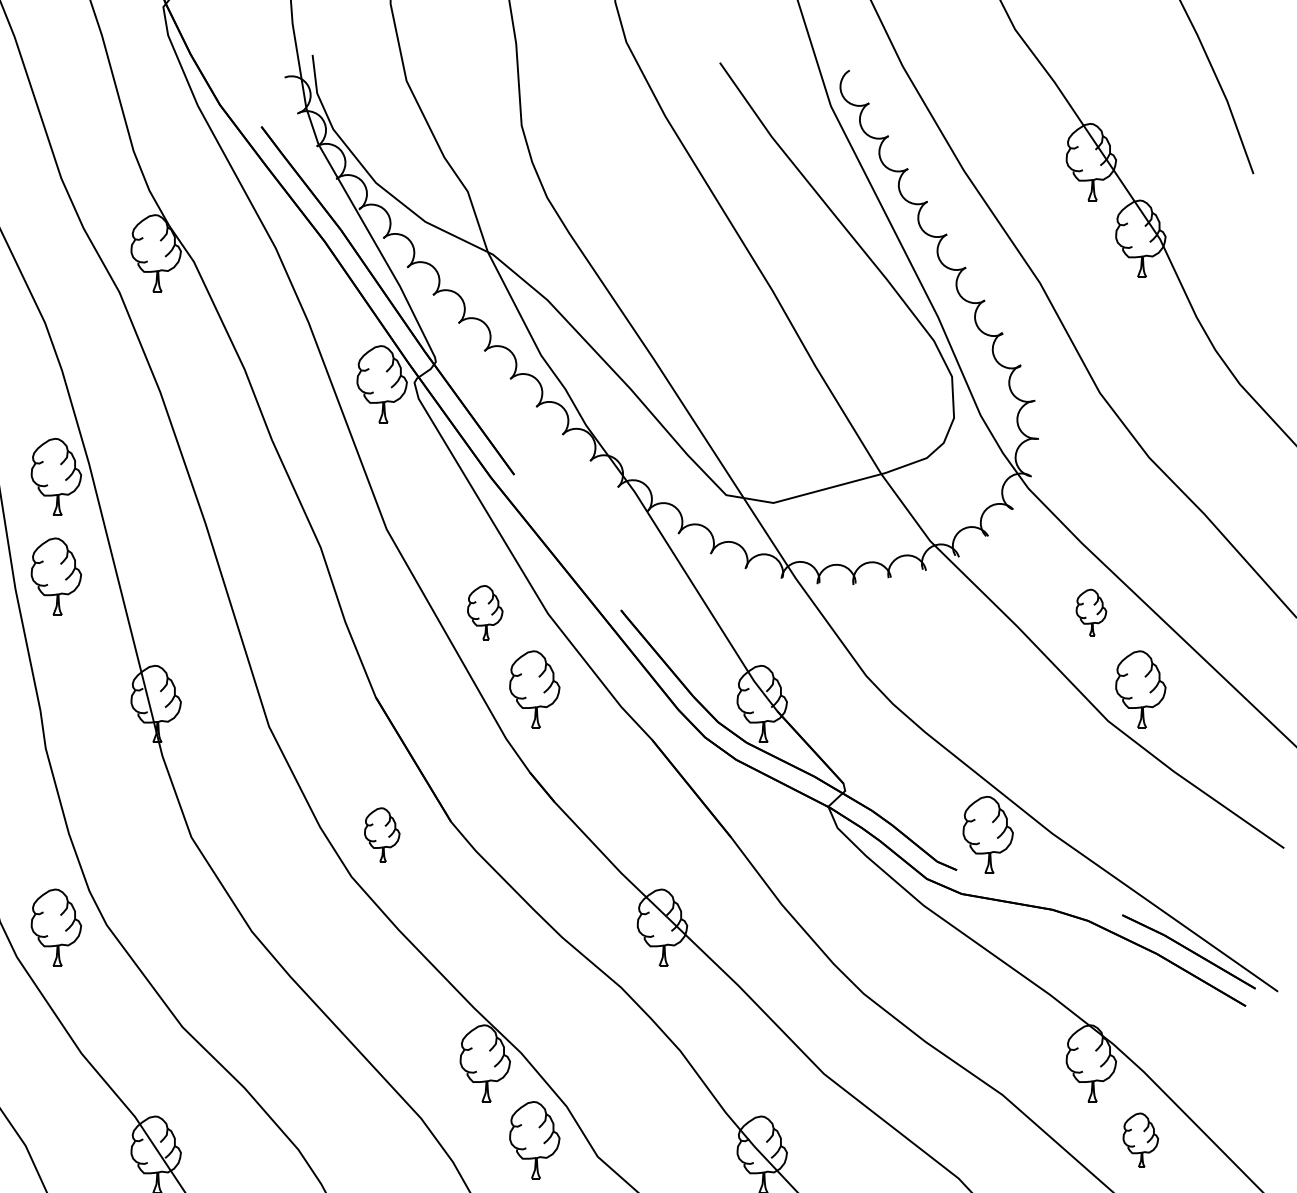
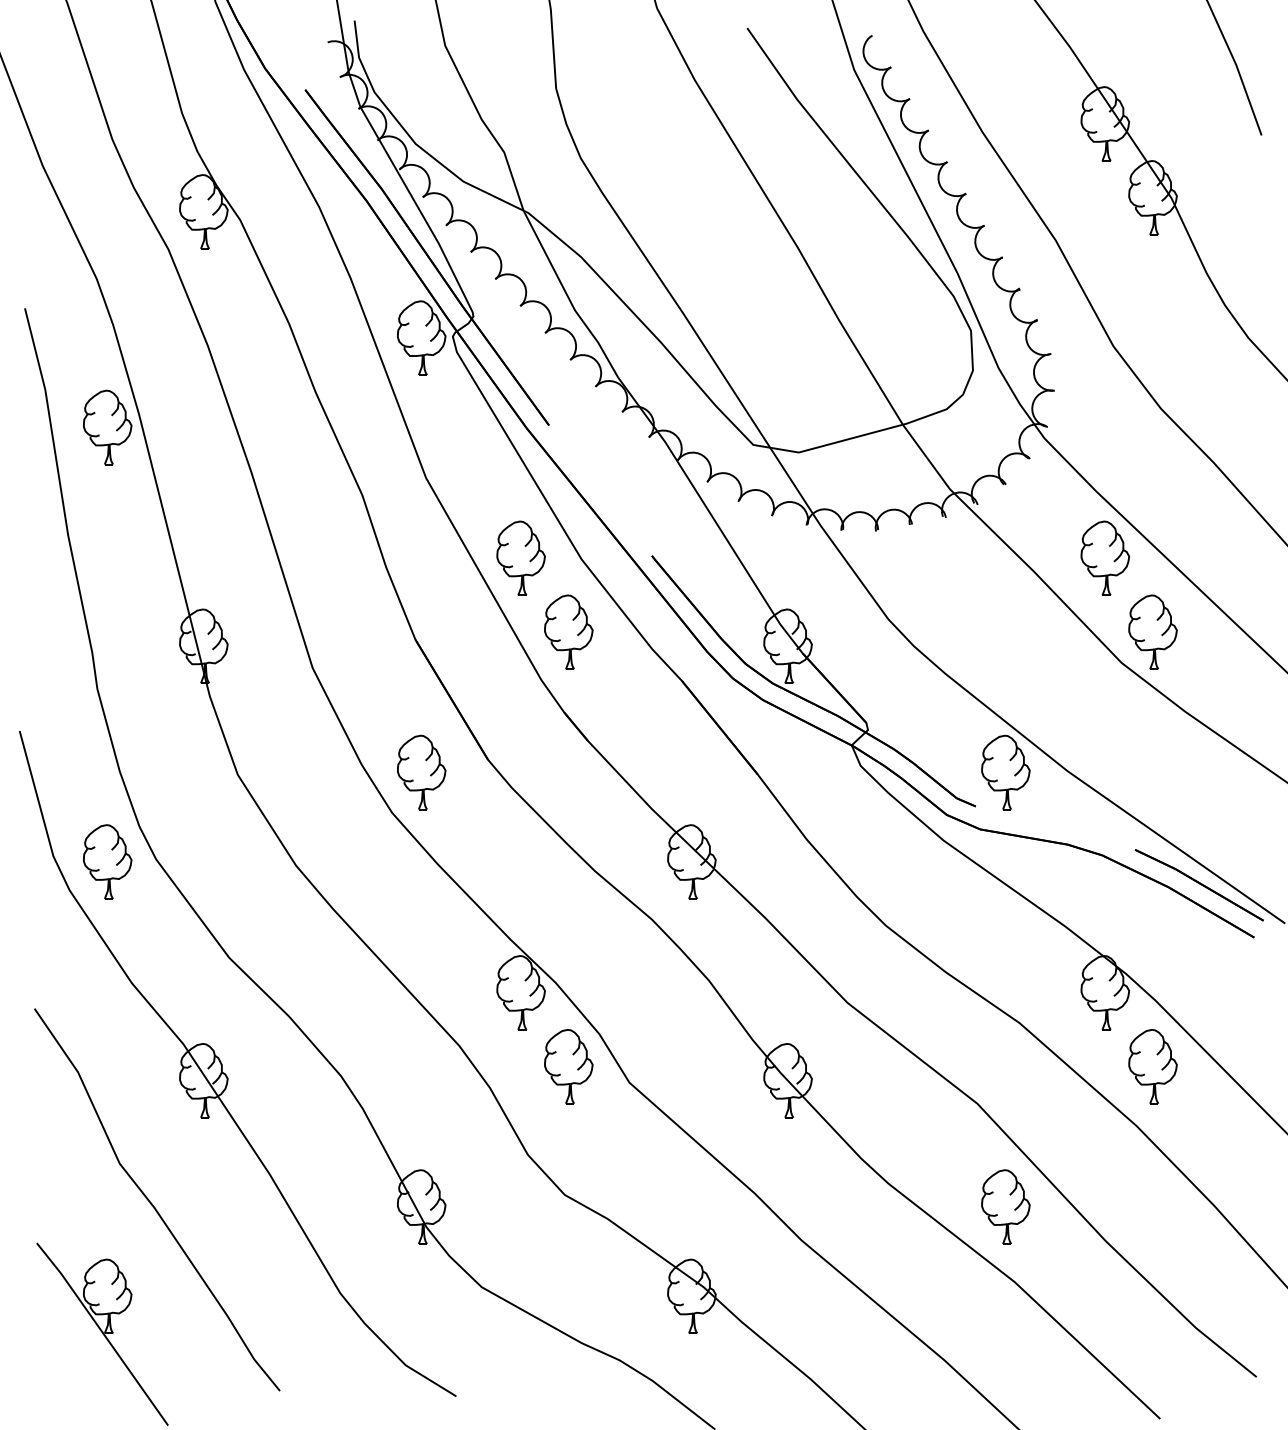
part: (56, 576) -> (107, 523), removed
part: (484, 611) -> (520, 557), size x1.43
part: (1091, 611) -> (1105, 557), size x1.67
part: (381, 834) -> (421, 772), size x1.43
part: (1140, 1139) -> (1152, 1066), size x1.43

